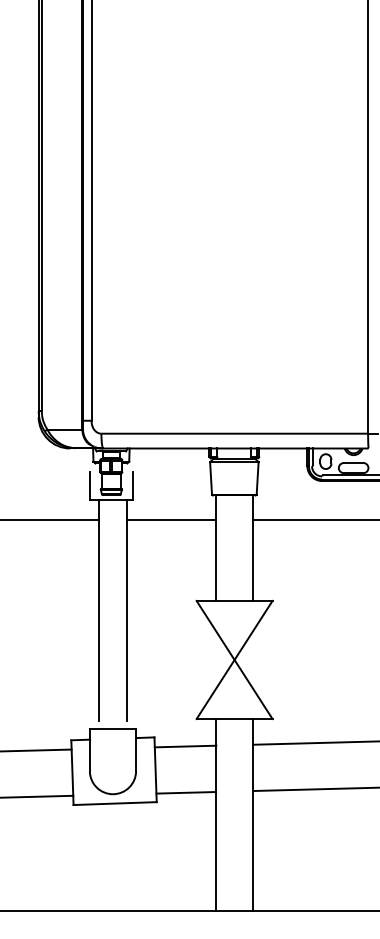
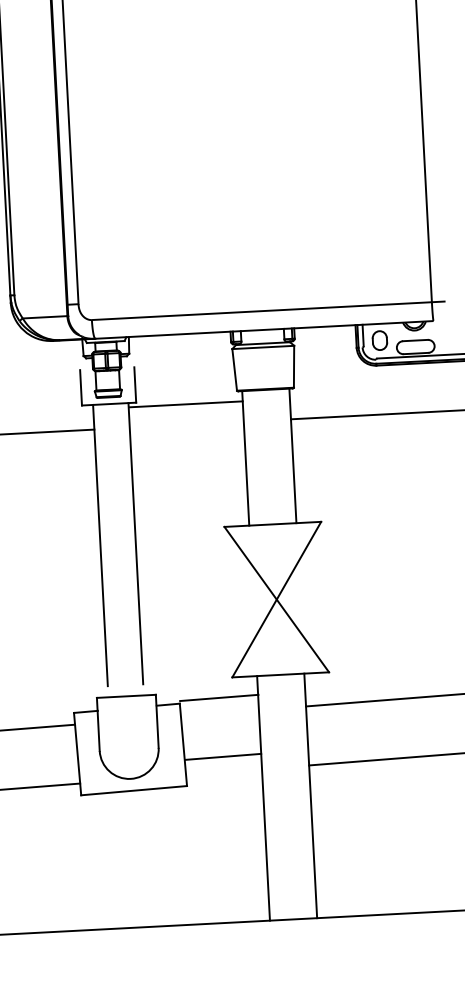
line: (171, 519) -> (185, 404), moved
line: (185, 746) -> (219, 697), moved
line: (186, 792) -> (223, 756), moved

